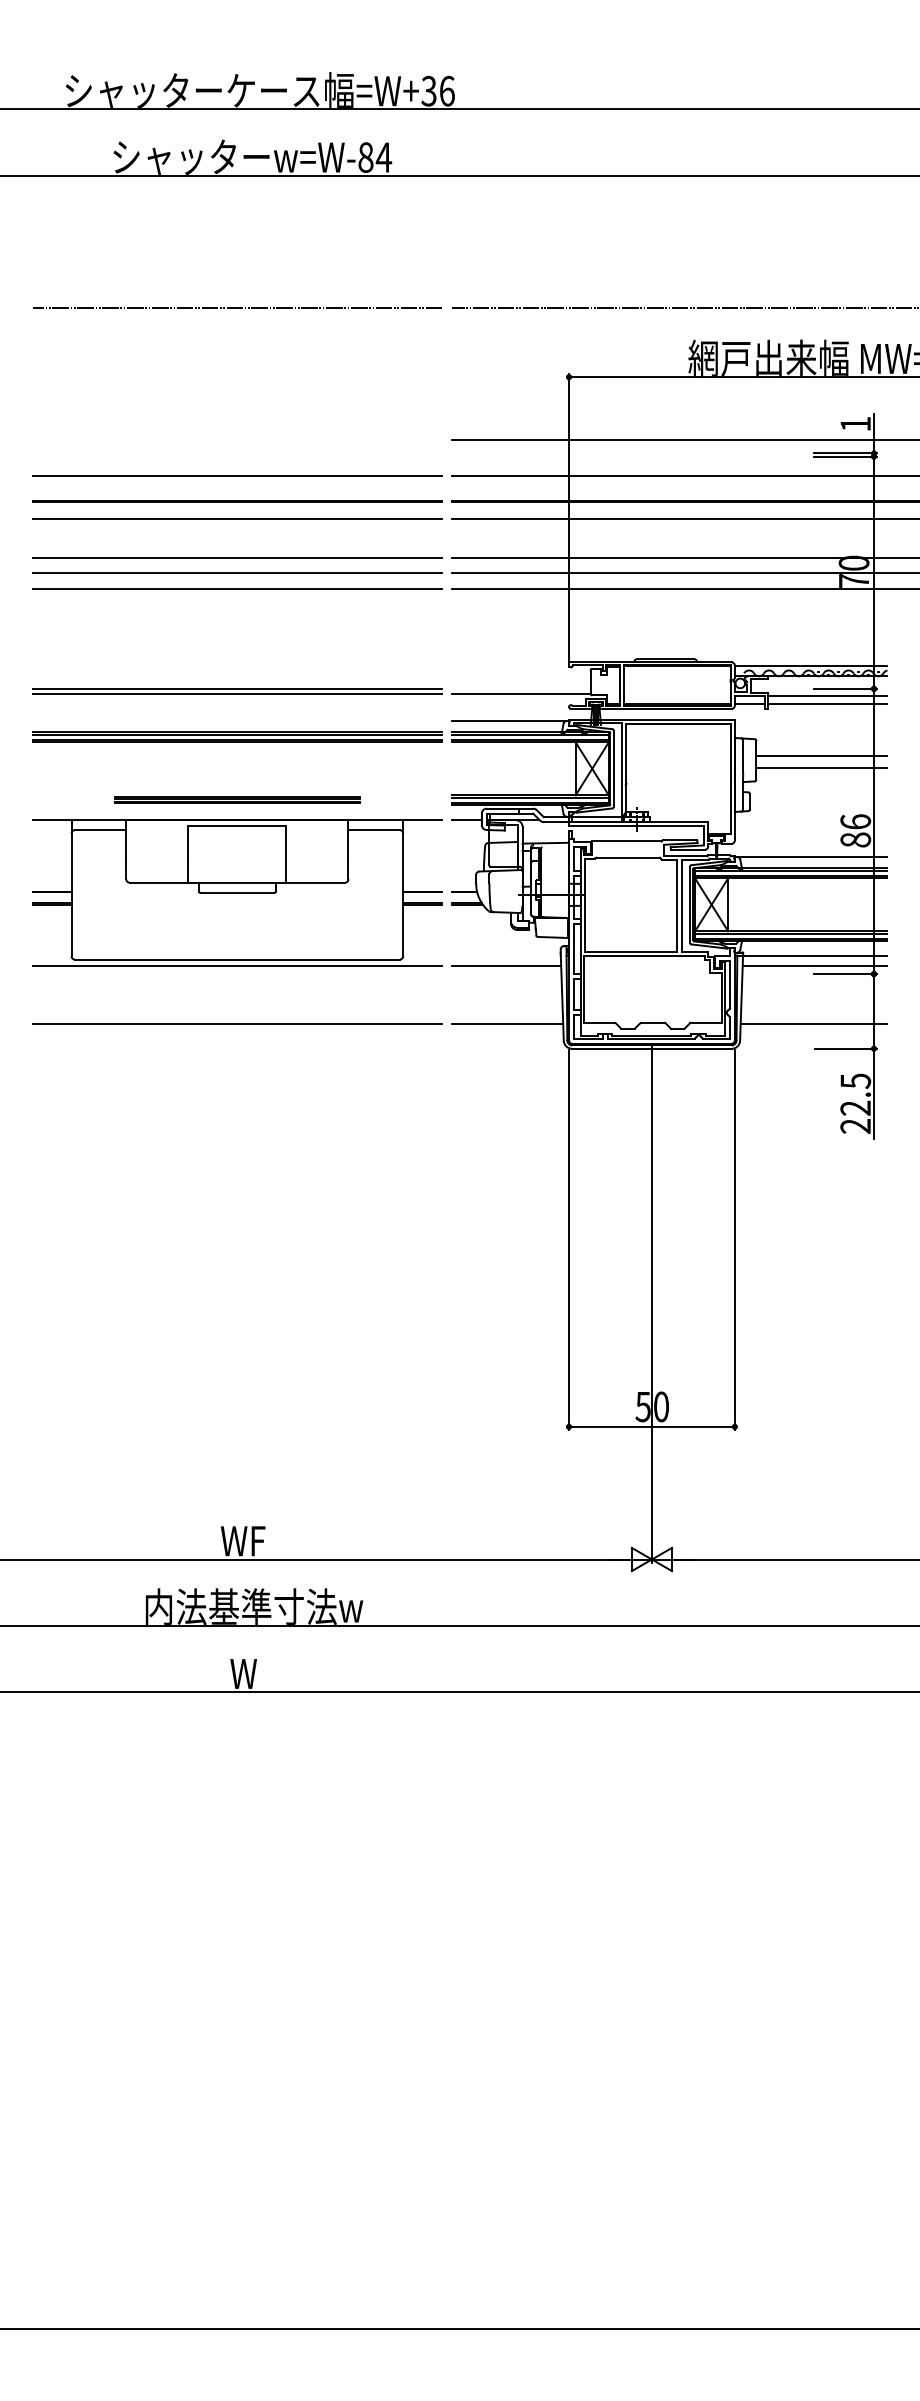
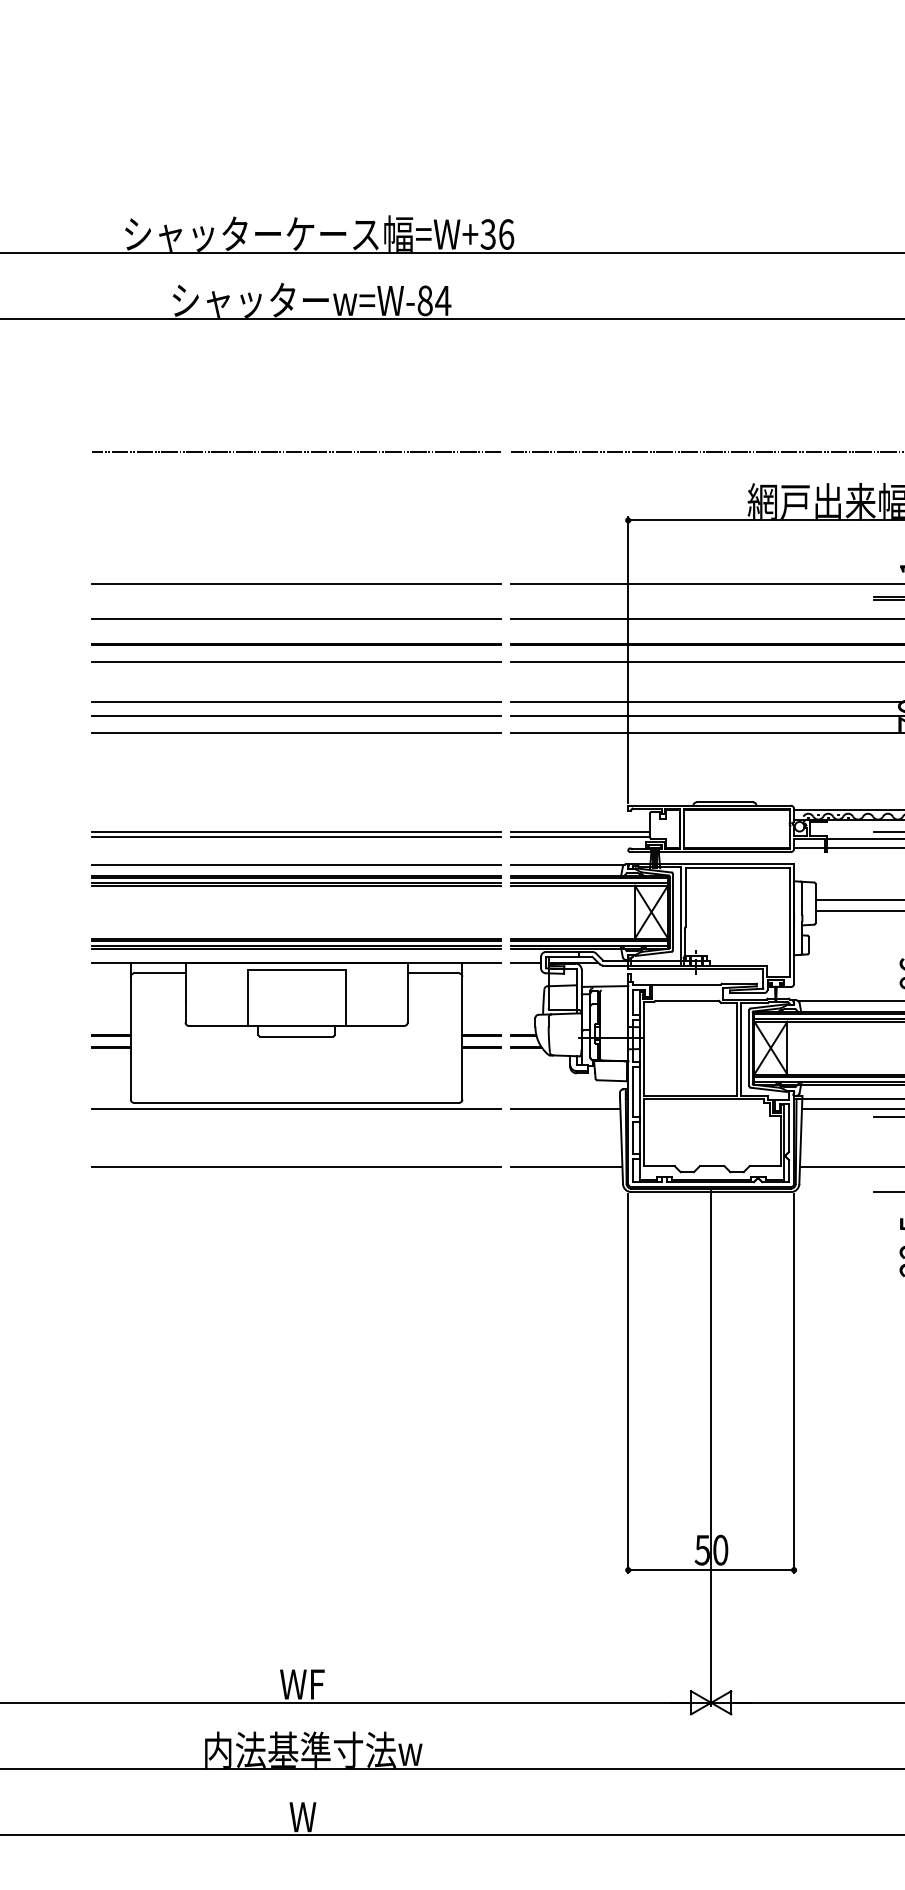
line: (237, 439) -> (296, 582), added
line: (521, 688) -> (580, 831), added
line: (237, 720) -> (296, 863), added
part: (237, 799) -> (296, 942), size x1.67

